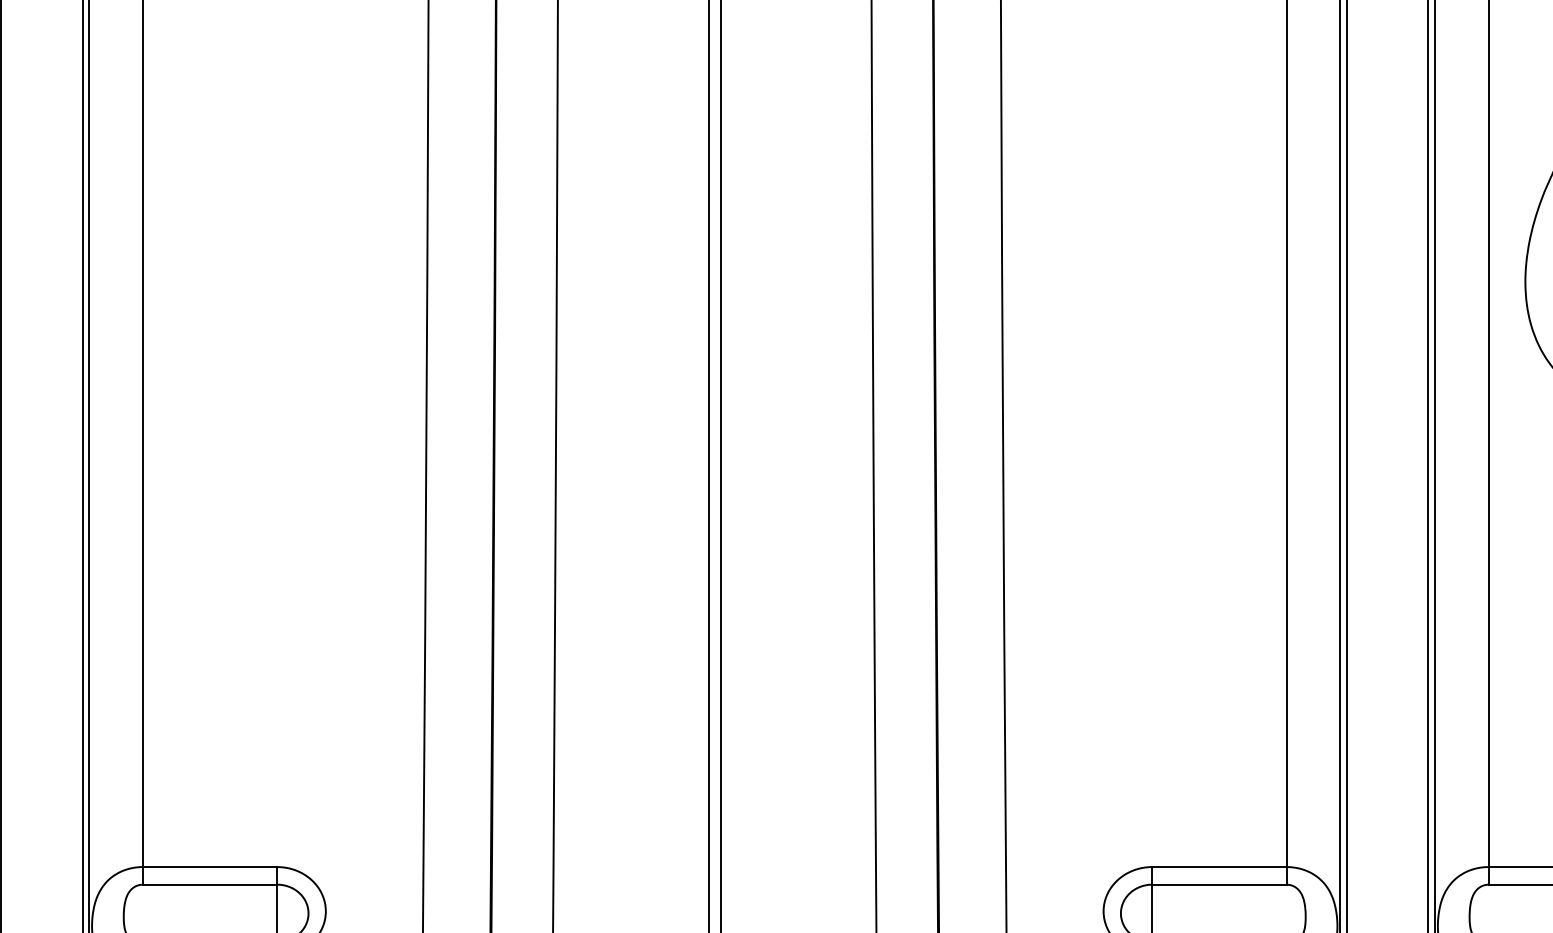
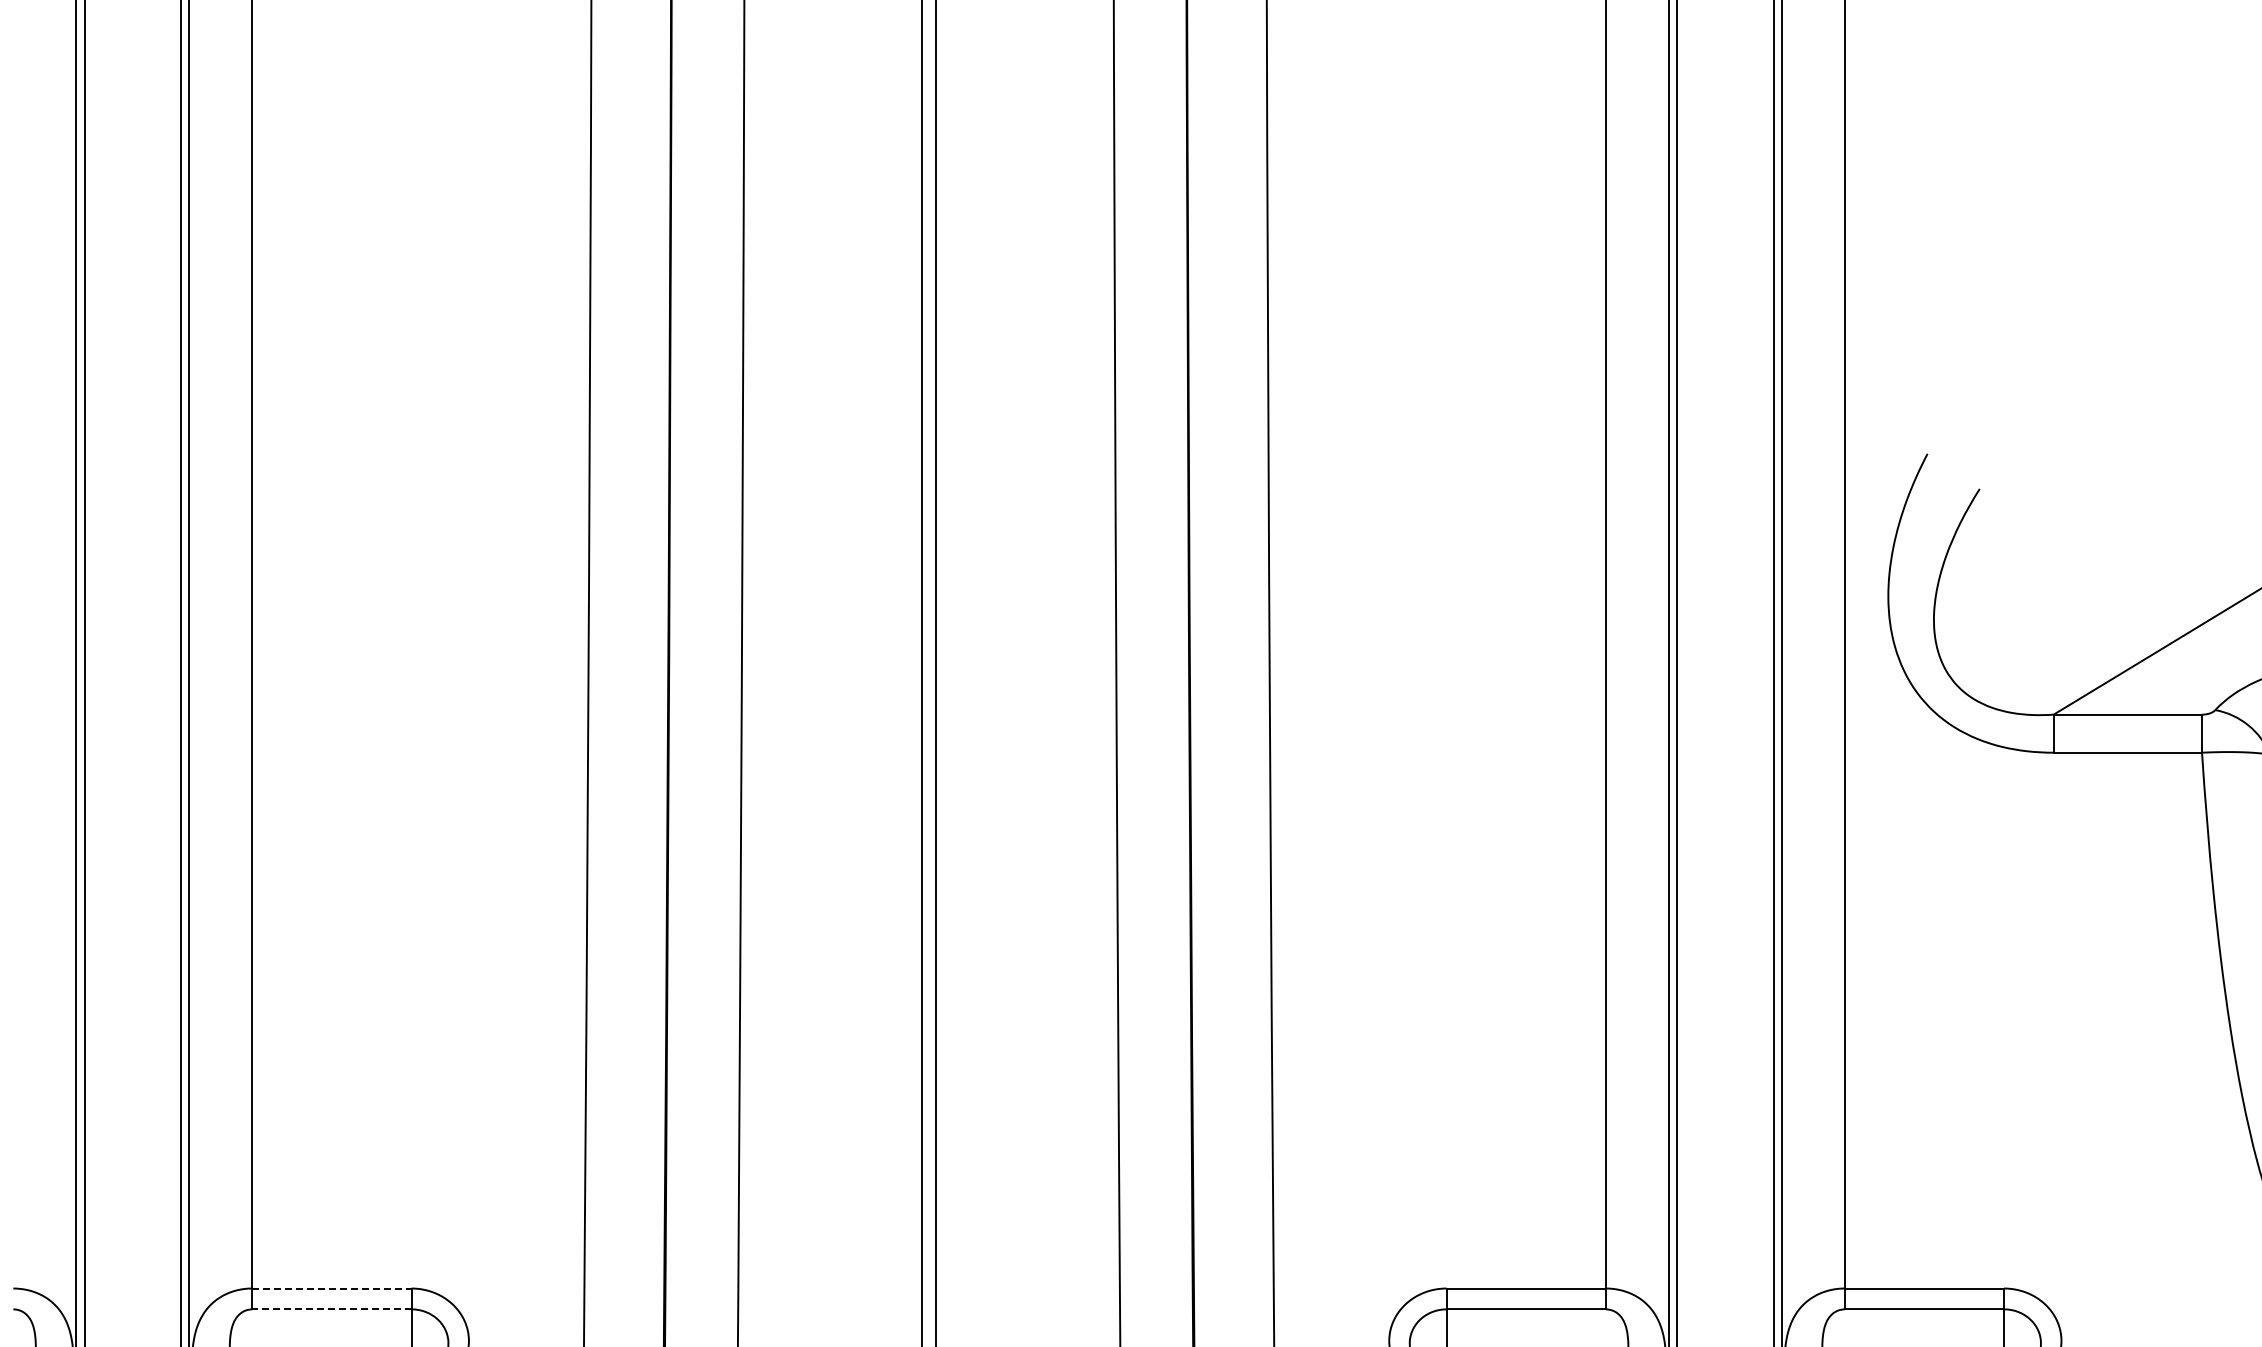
line: (209, 867) -> (331, 1288), solid -> dashed
line: (209, 884) -> (331, 1309), solid -> dashed

